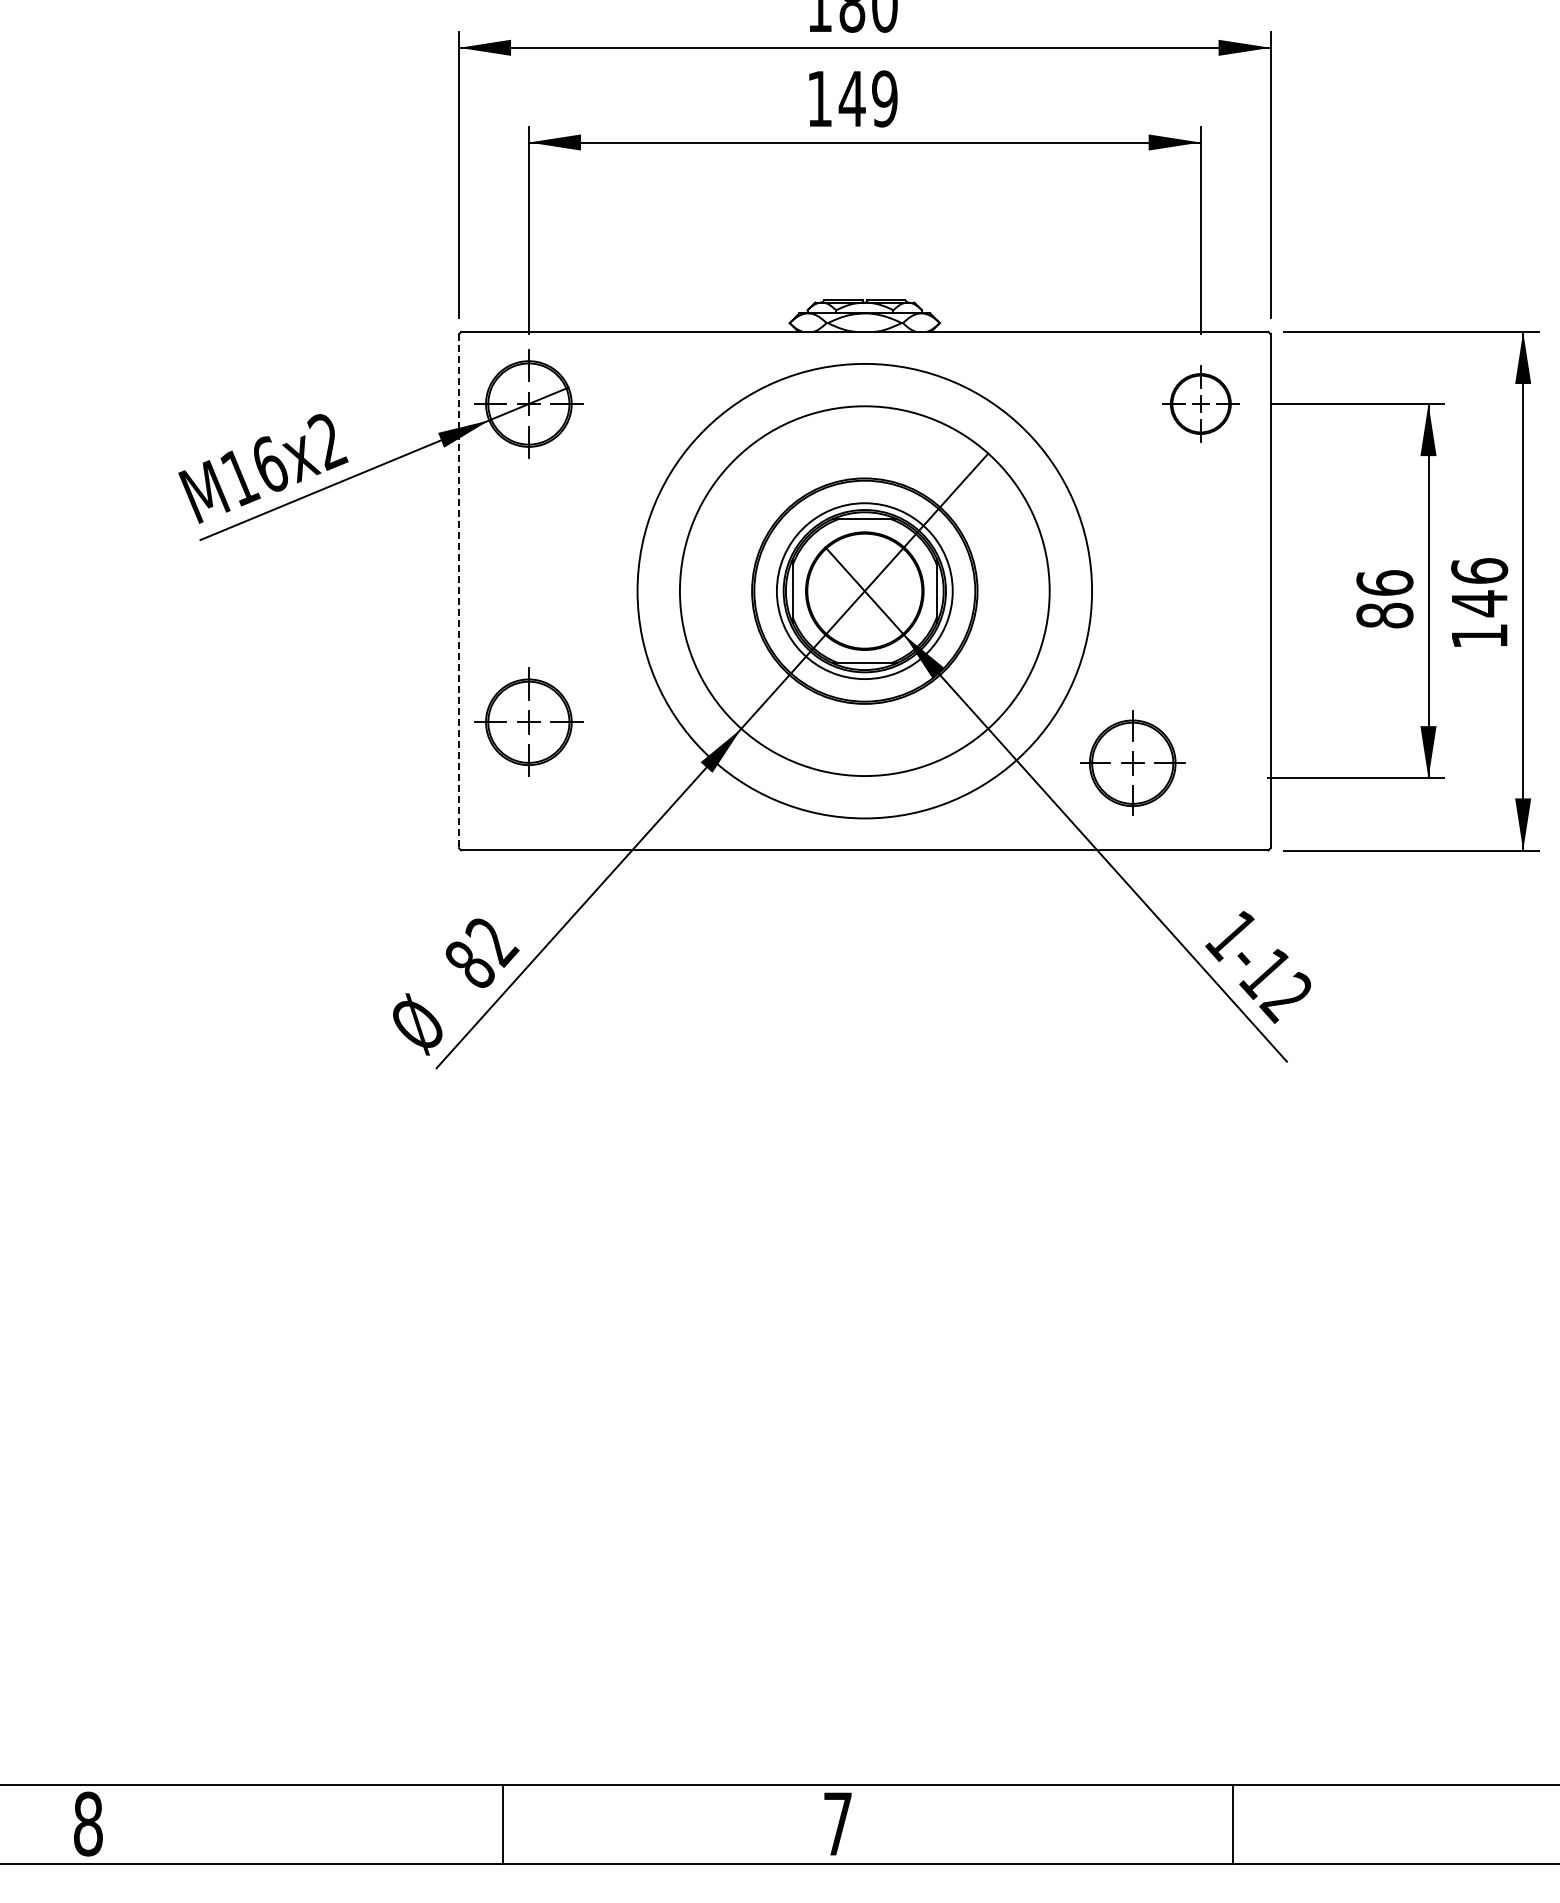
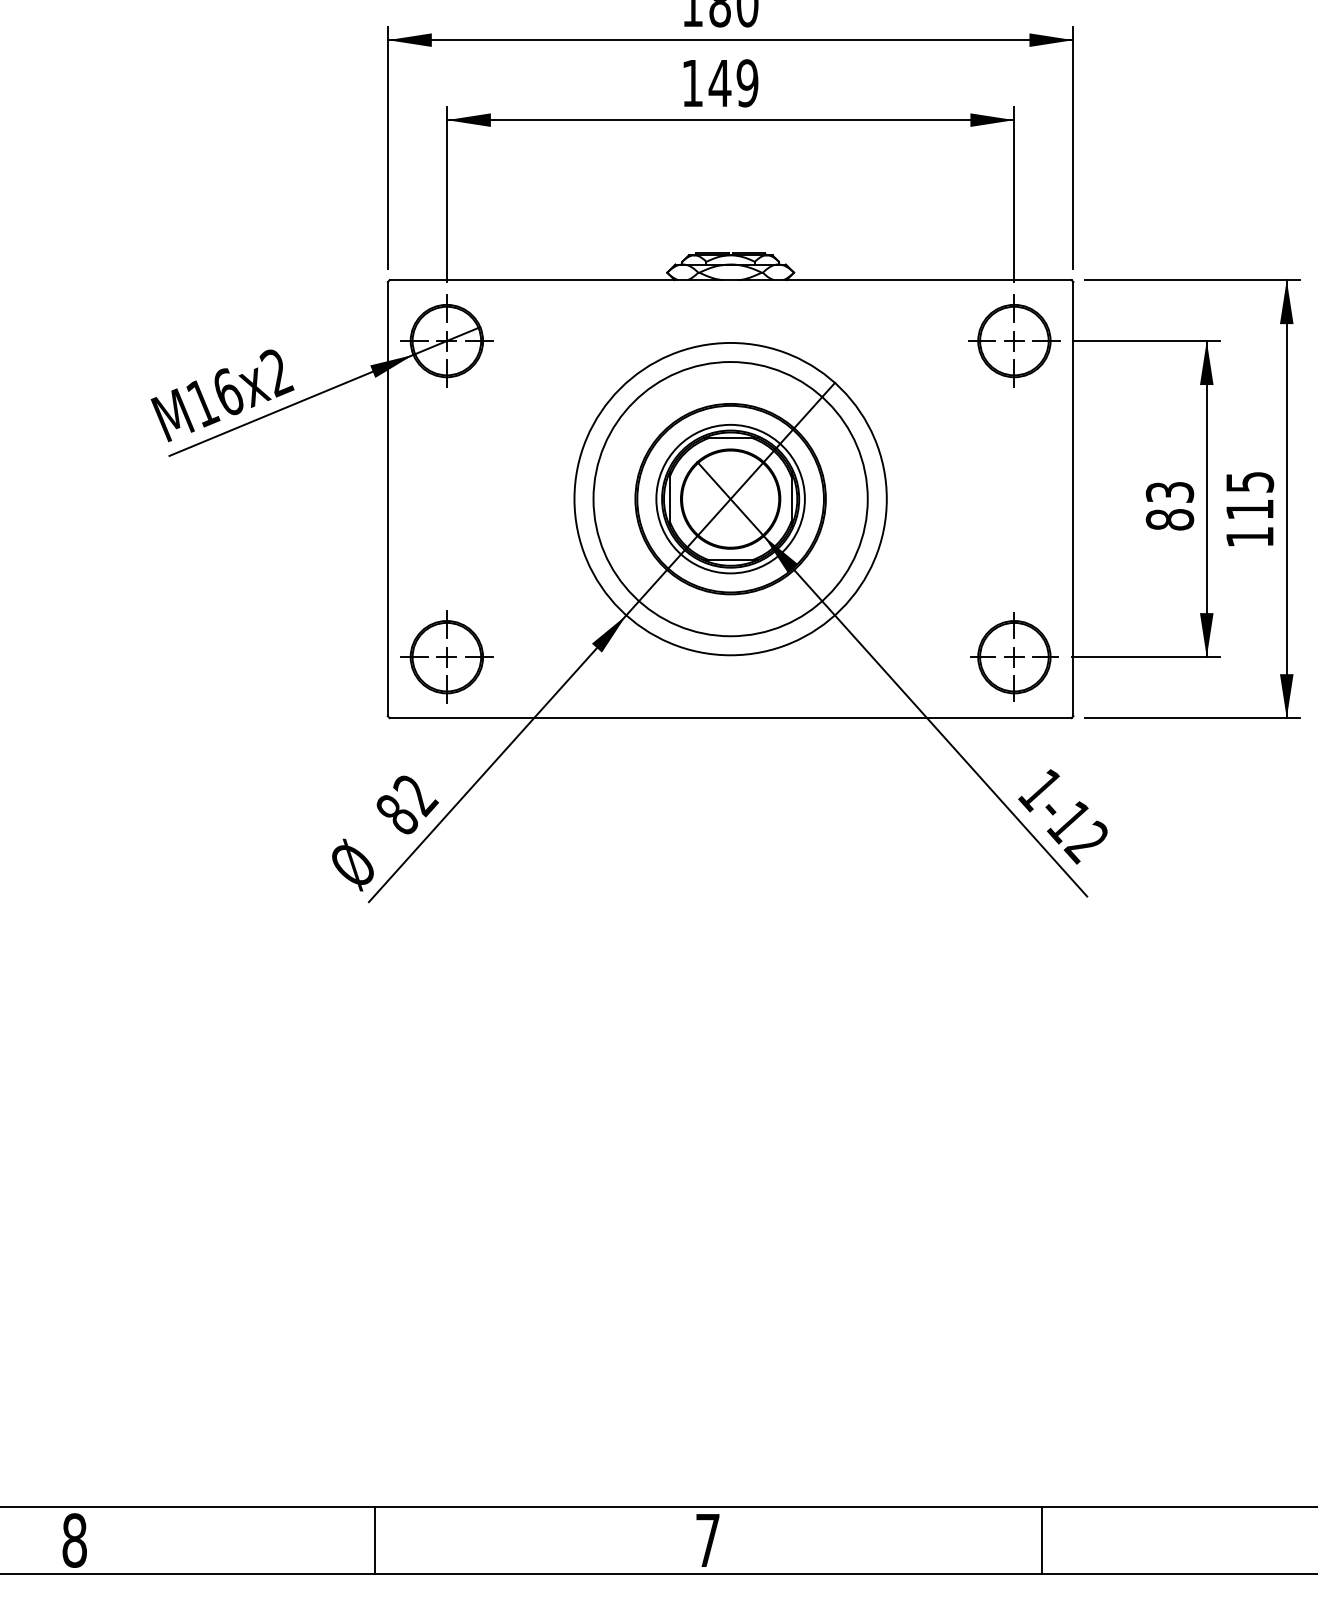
part: (1200, 403) -> (1014, 340), size x1.43
text: (1384, 582) -> (1169, 491), 86 -> 83
text: (1479, 587) -> (1249, 496), 146 -> 115
circle: (864, 590) -> (730, 498), size x0.71
line: (458, 591) -> (387, 499), dashed -> solid
part: (528, 721) -> (446, 656), moved
part: (1132, 762) -> (1014, 656), moved
line: (503, 1823) -> (375, 1540), moved

